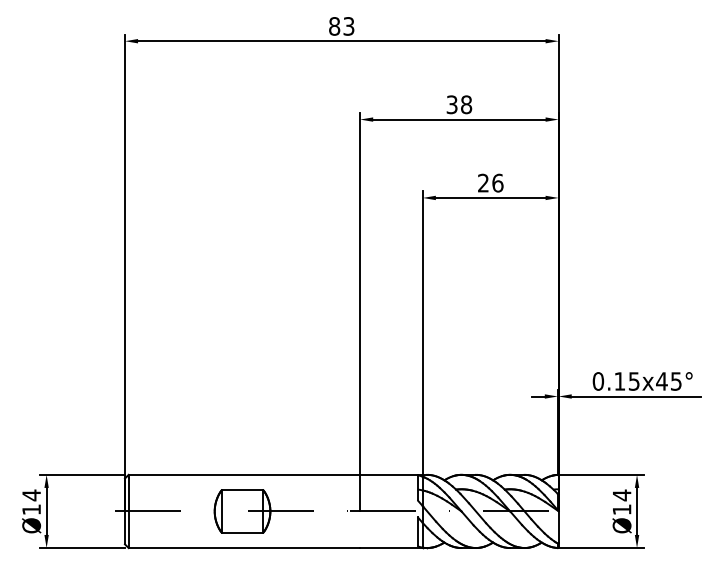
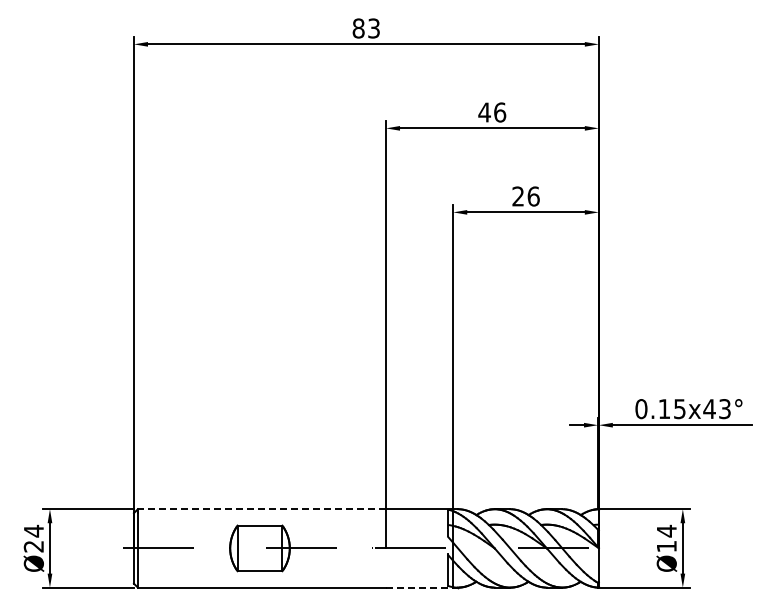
text: (459, 104) -> (492, 112), 38 -> 46
text: (675, 380) -> (724, 408), 0.15x45° -> 0.15x43°
line: (243, 475) -> (261, 509), solid -> dashed
text: (31, 509) -> (33, 546), Ø14 -> Ø24
line: (391, 547) -> (419, 587), solid -> dashed

